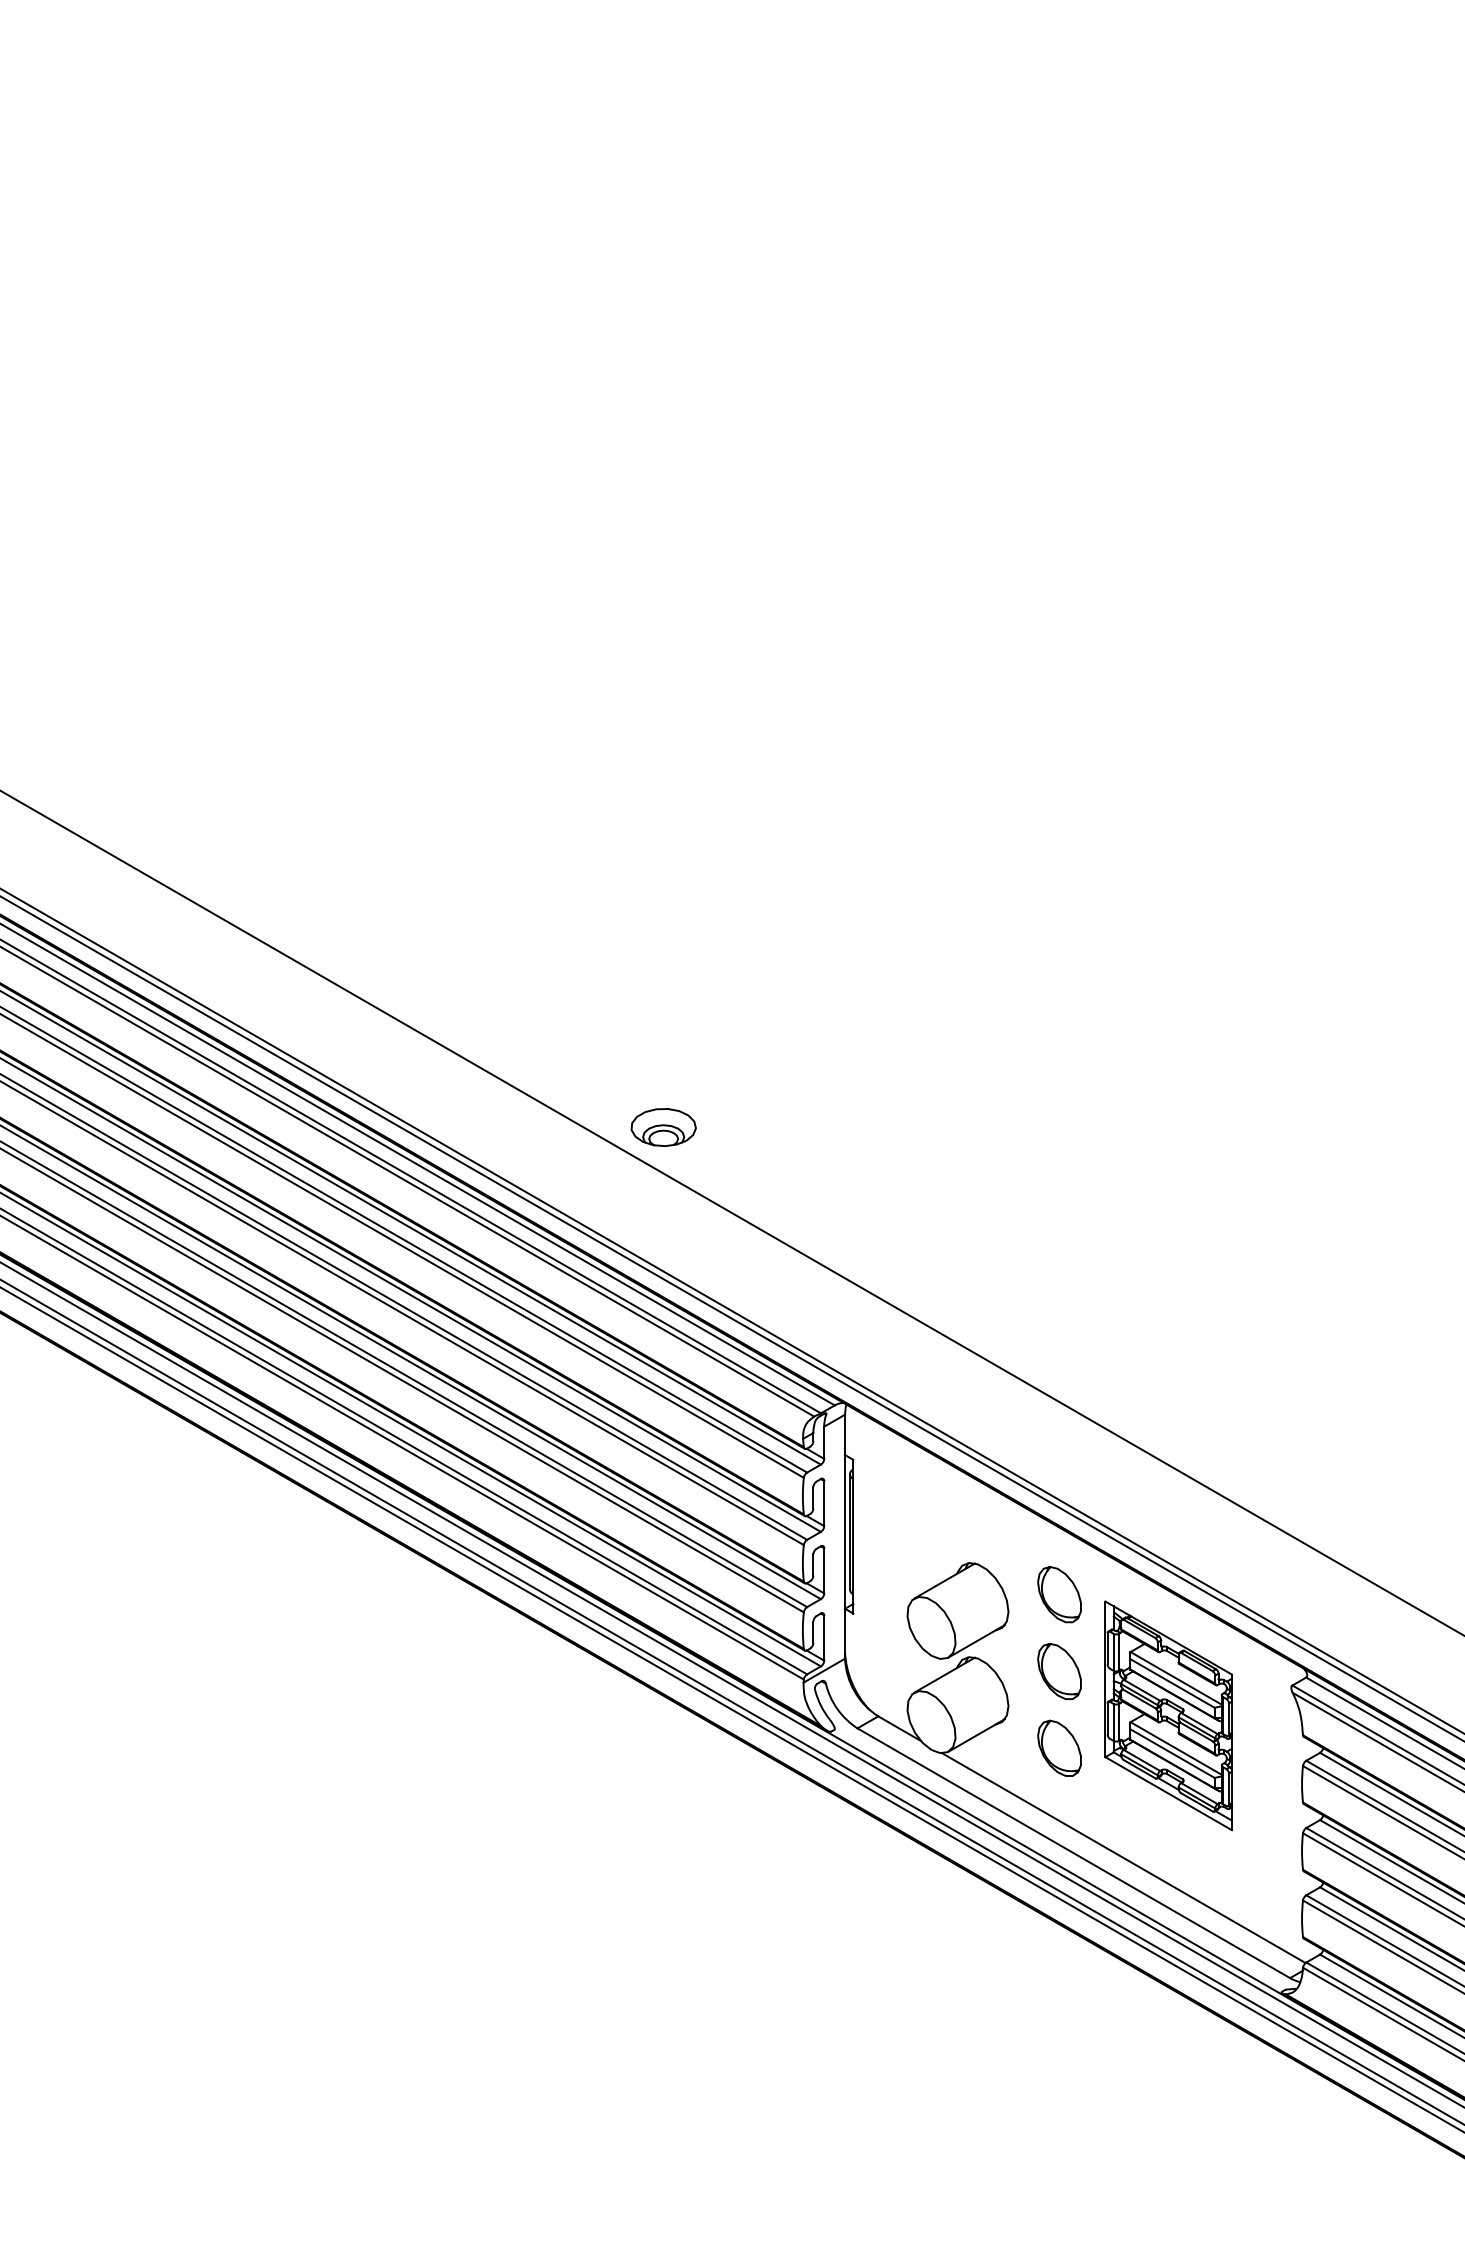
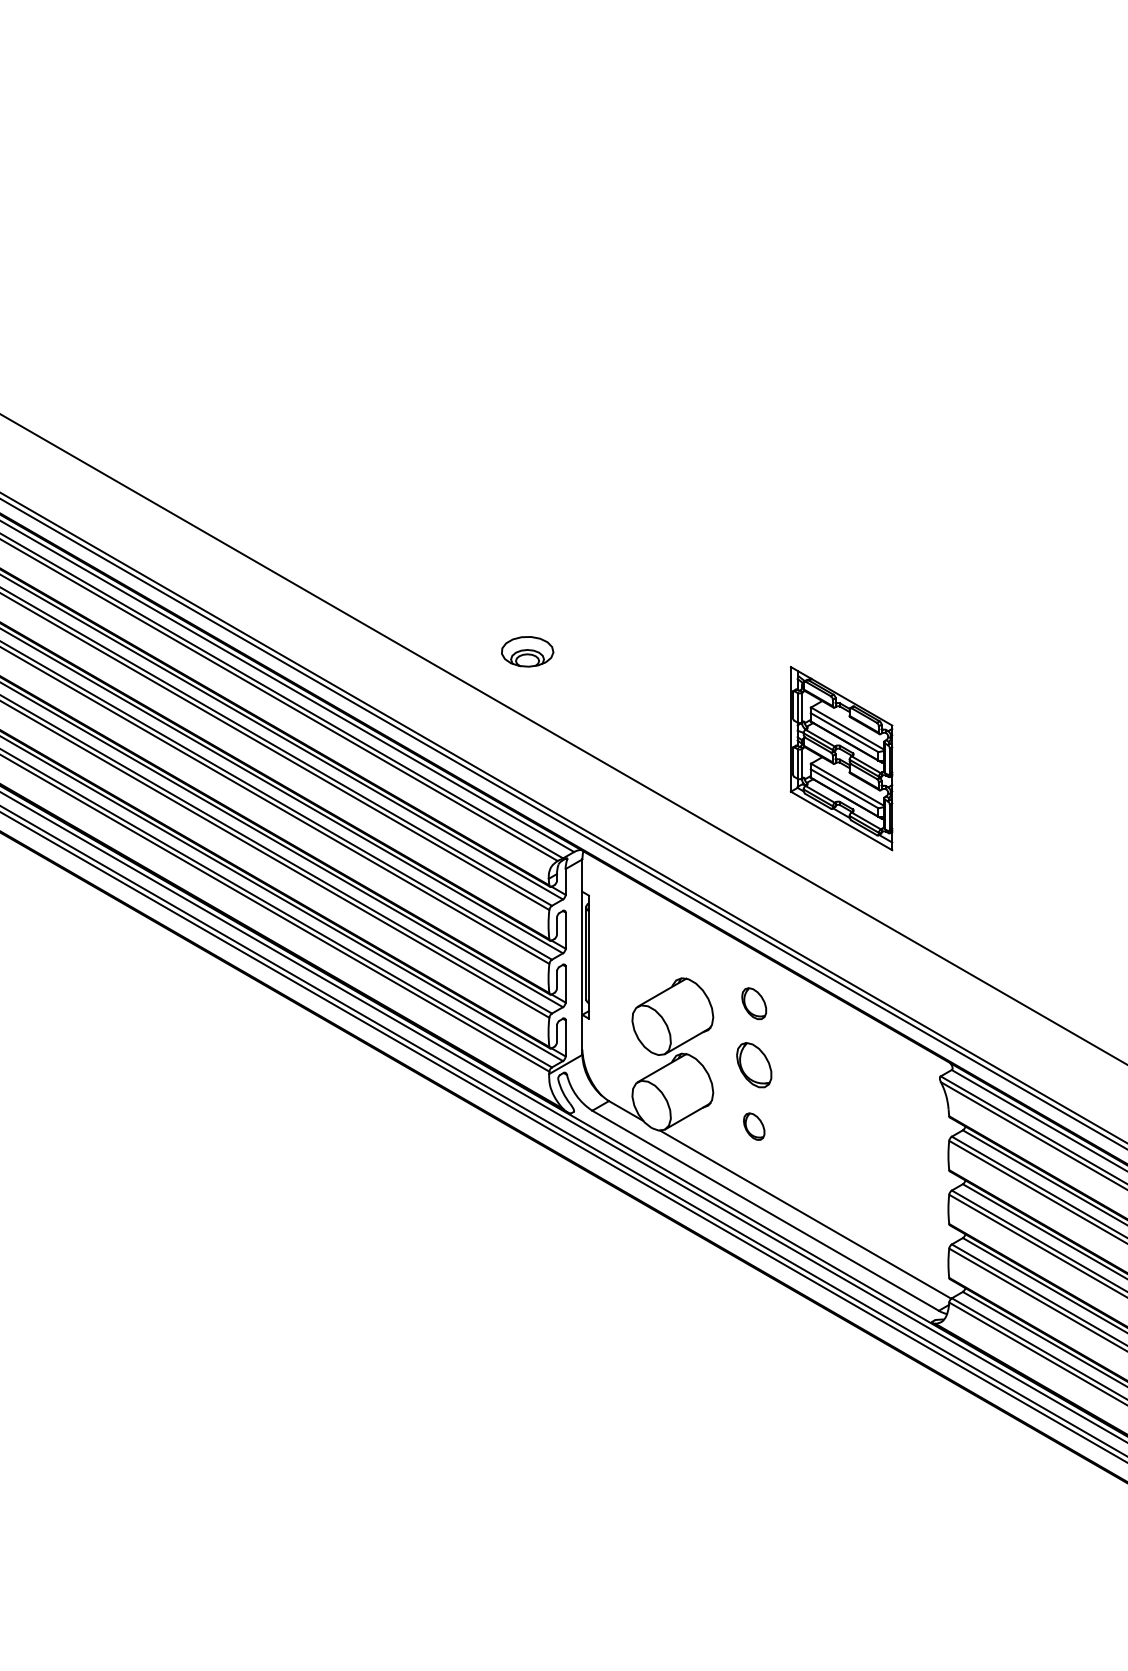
part: (663, 1127) -> (527, 651), moved
part: (1059, 1594) -> (754, 1003), size x0.7
part: (1168, 1715) -> (841, 758), moved
part: (1059, 1747) -> (754, 1126), size x0.6

